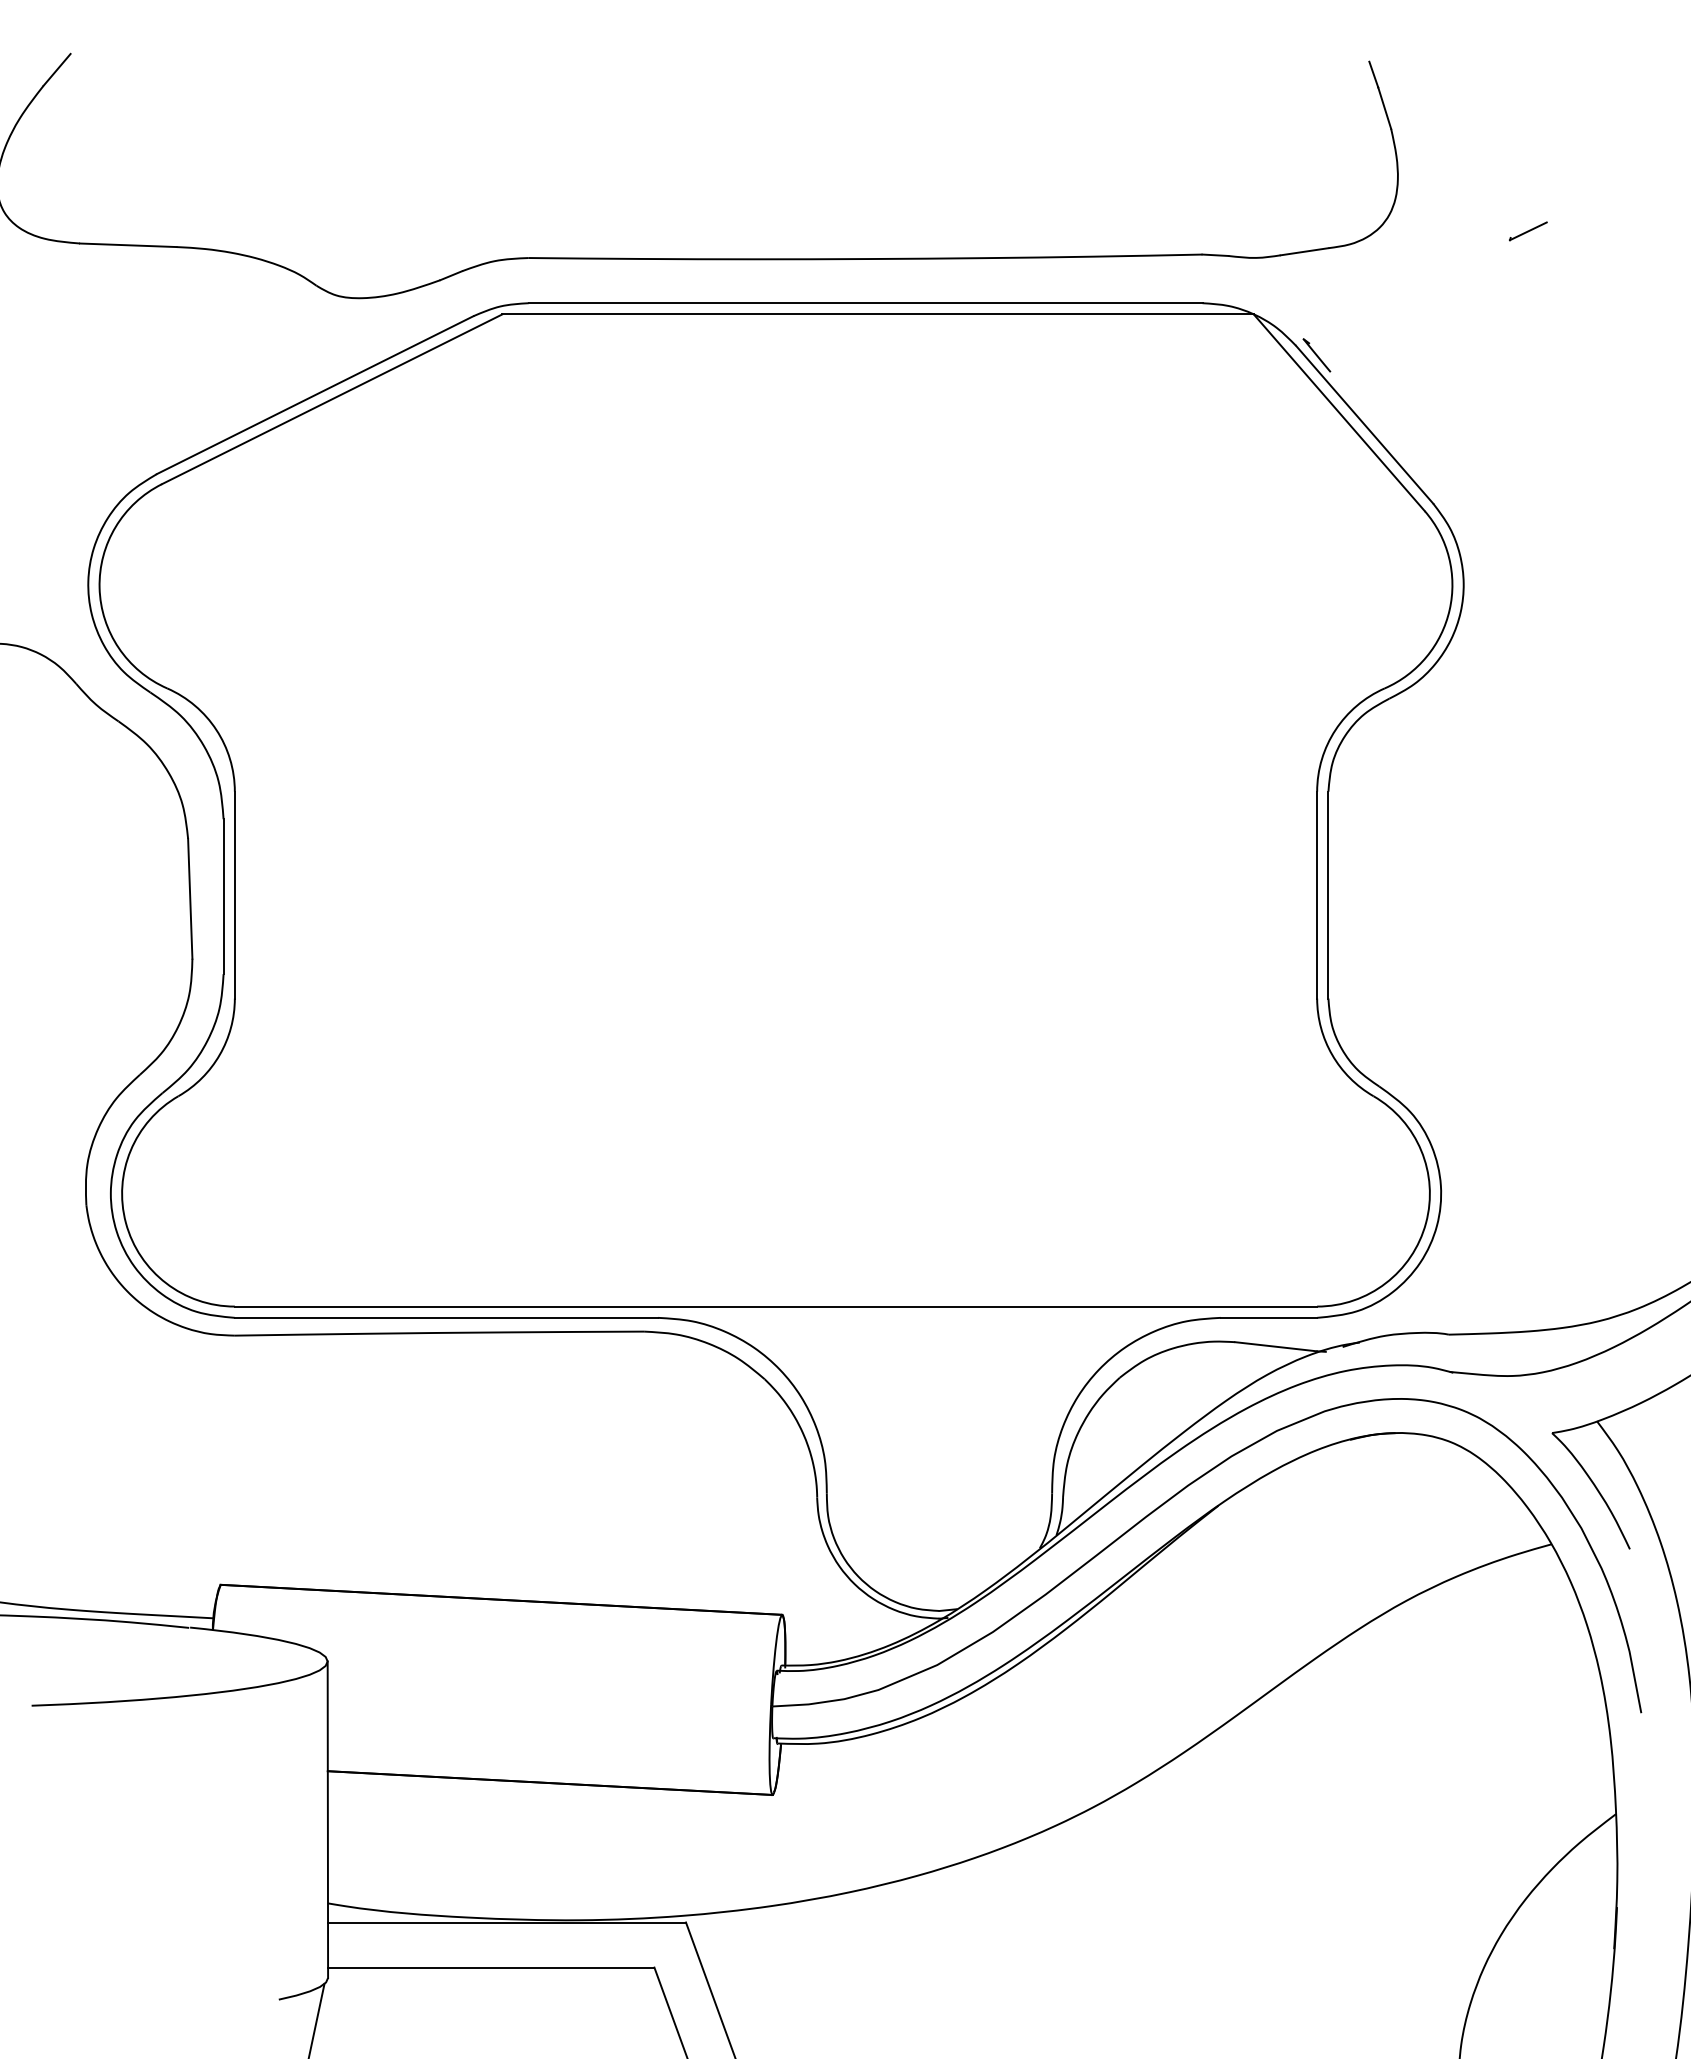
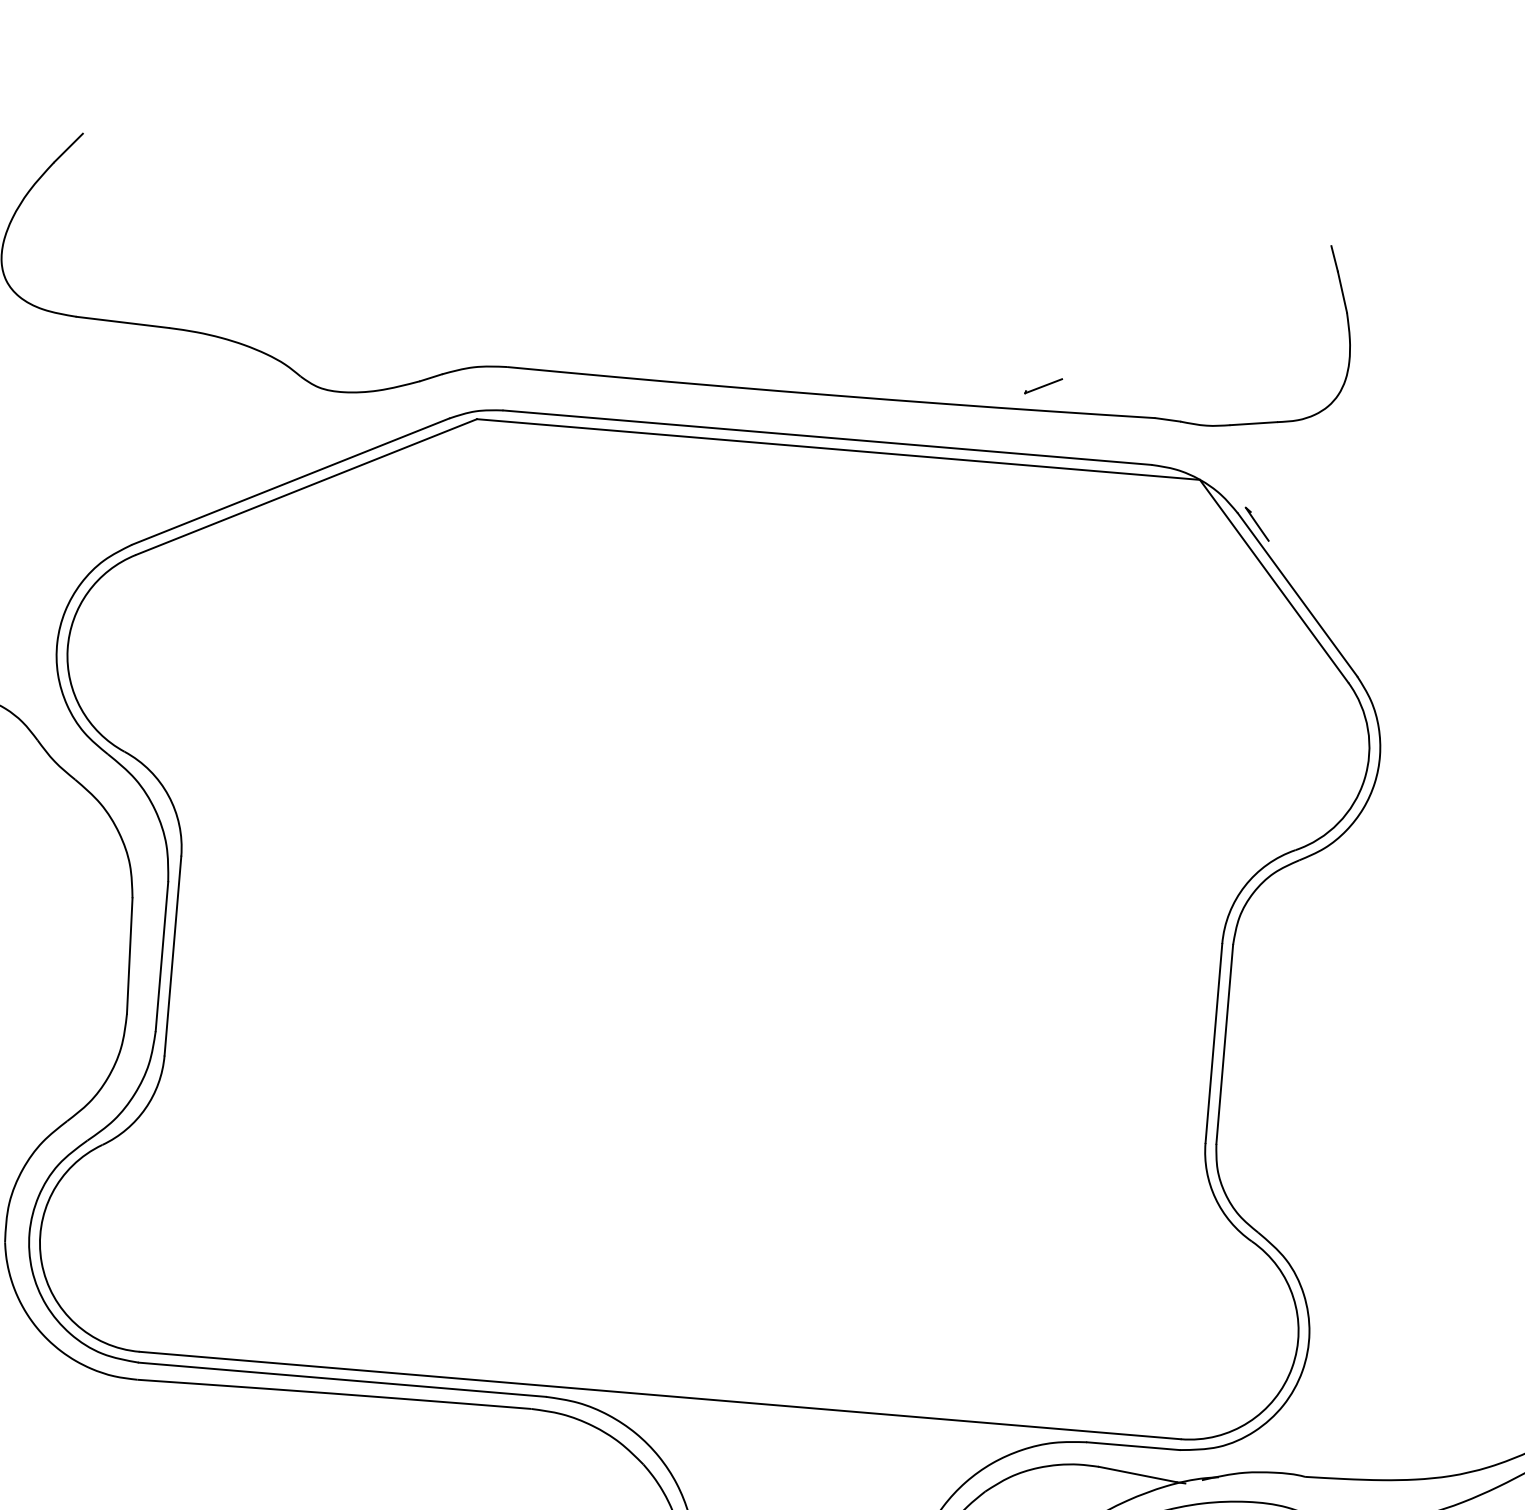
part: (1528, 231) -> (1043, 386), moved

